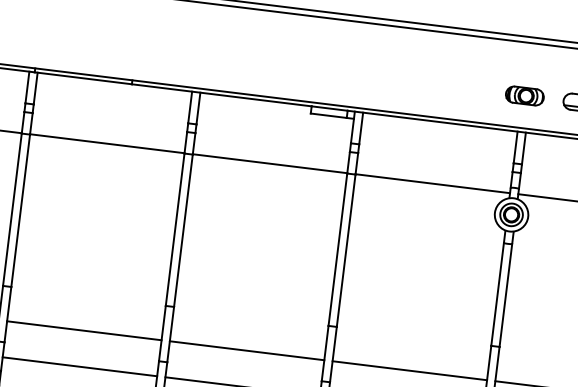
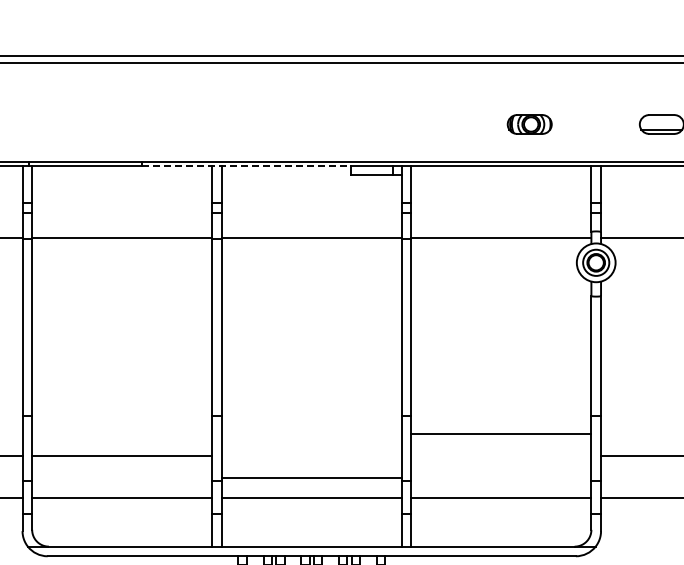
line: (221, 95) -> (246, 166), solid -> dashed
part: (524, 95) -> (529, 124), moved
line: (246, 351) -> (311, 478), moved
line: (409, 371) -> (501, 434), moved

